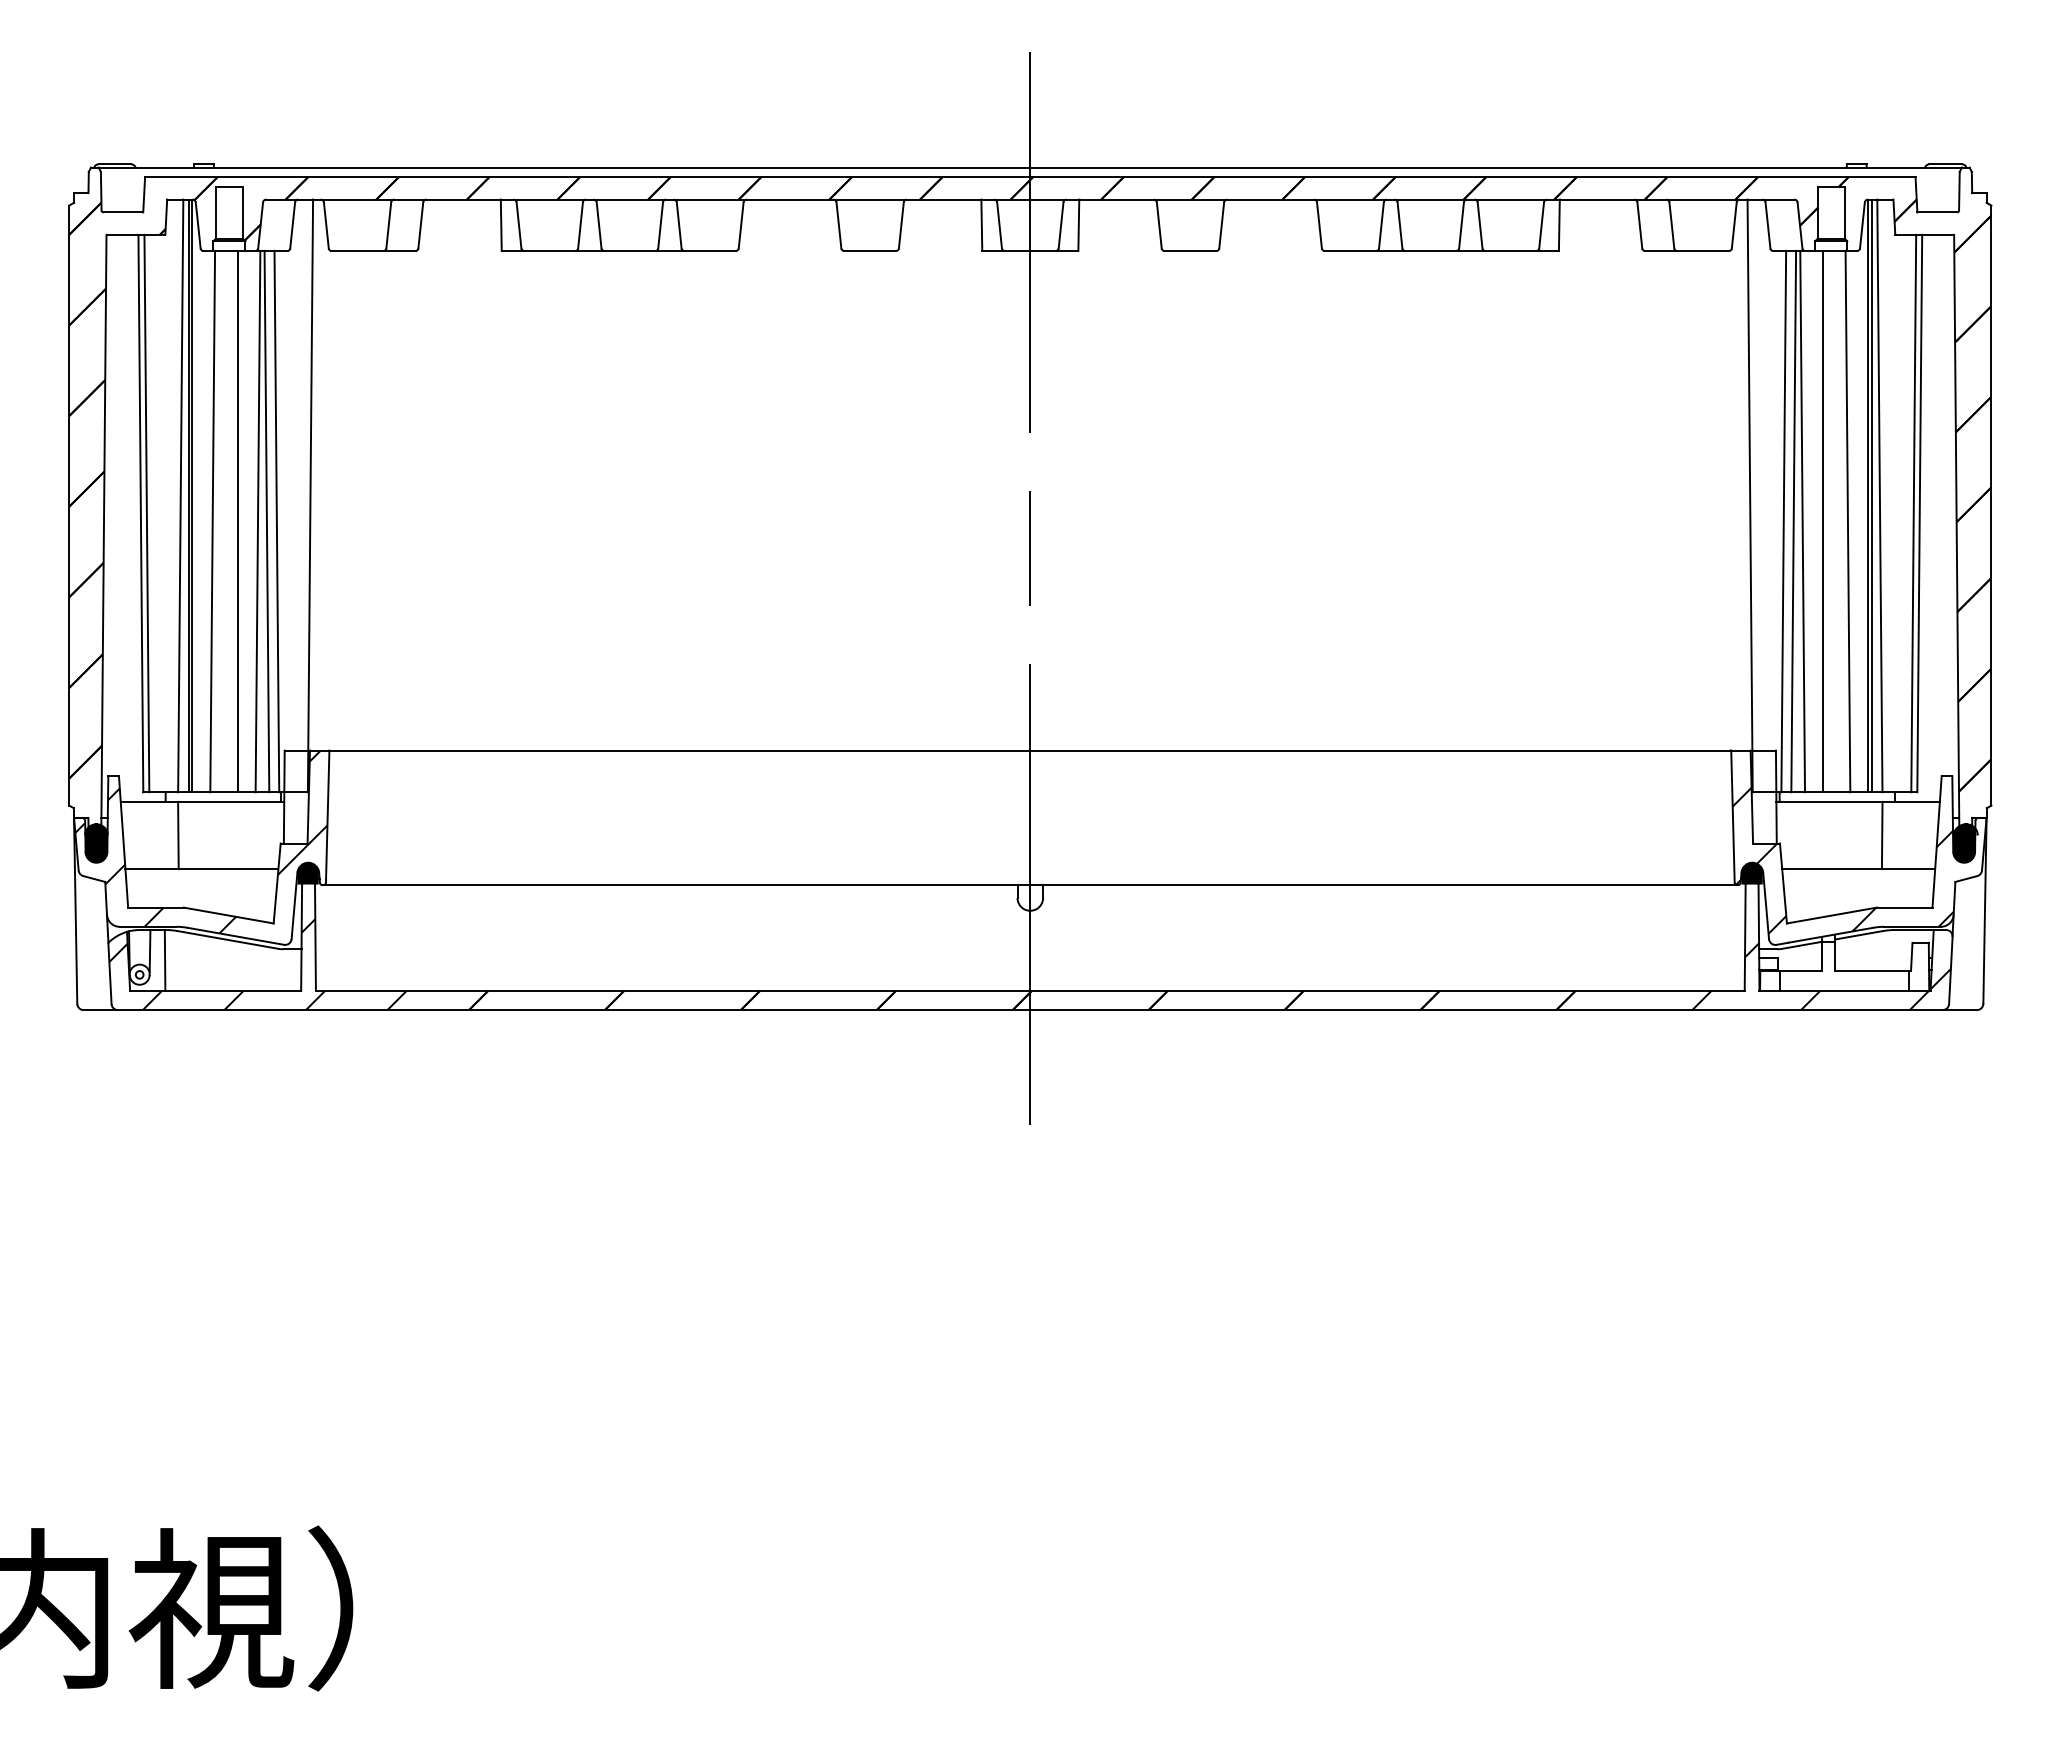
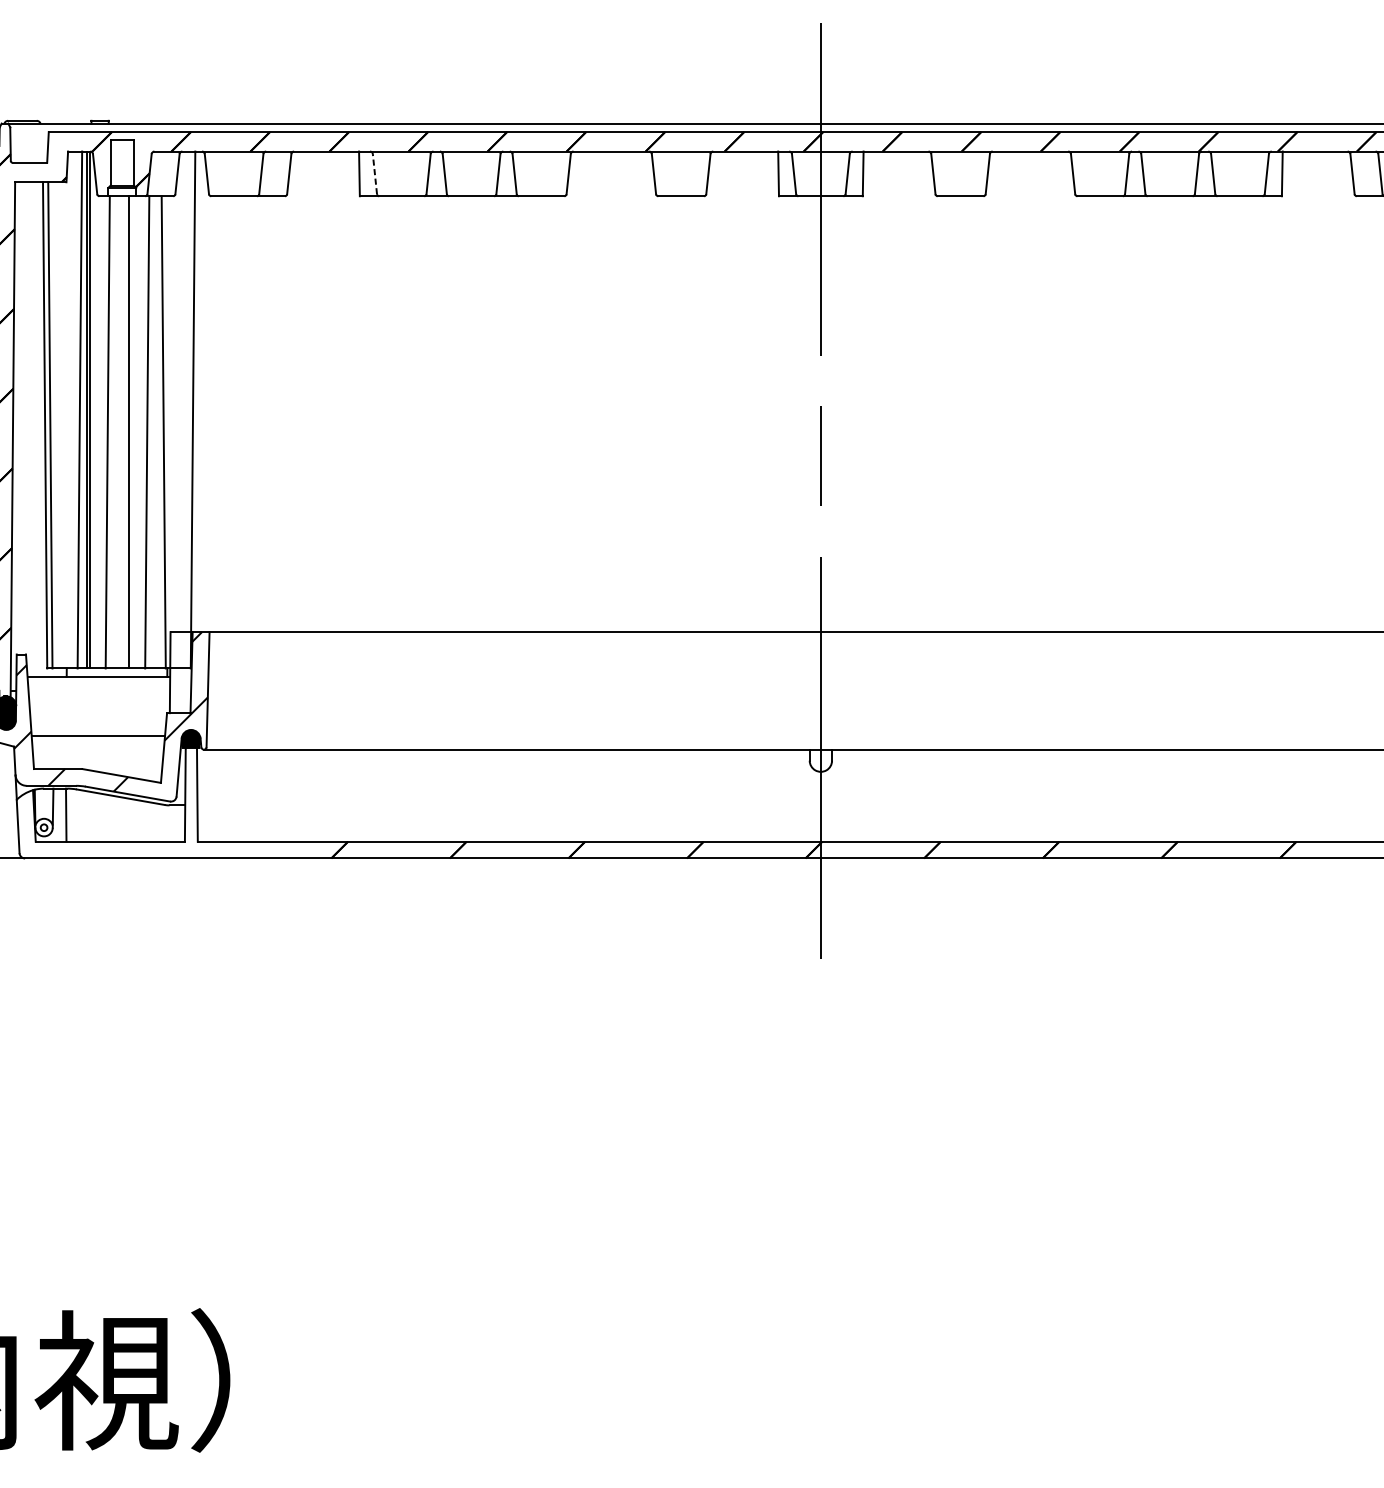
line: (518, 225) -> (374, 174), solid -> dashed
line: (266, 521) -> (154, 432), removed
line: (178, 835) -> (77, 706), removed
hatch: (257, 964) -> (146, 818), removed

